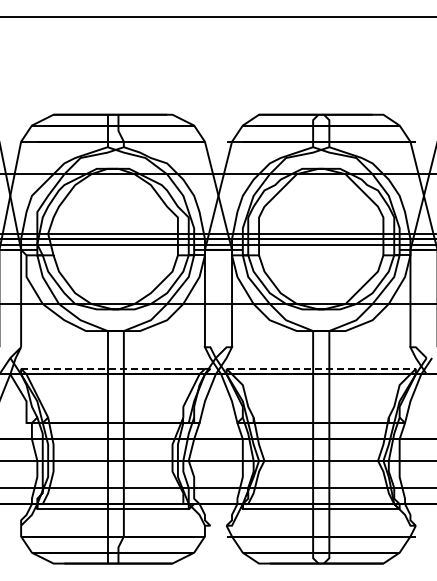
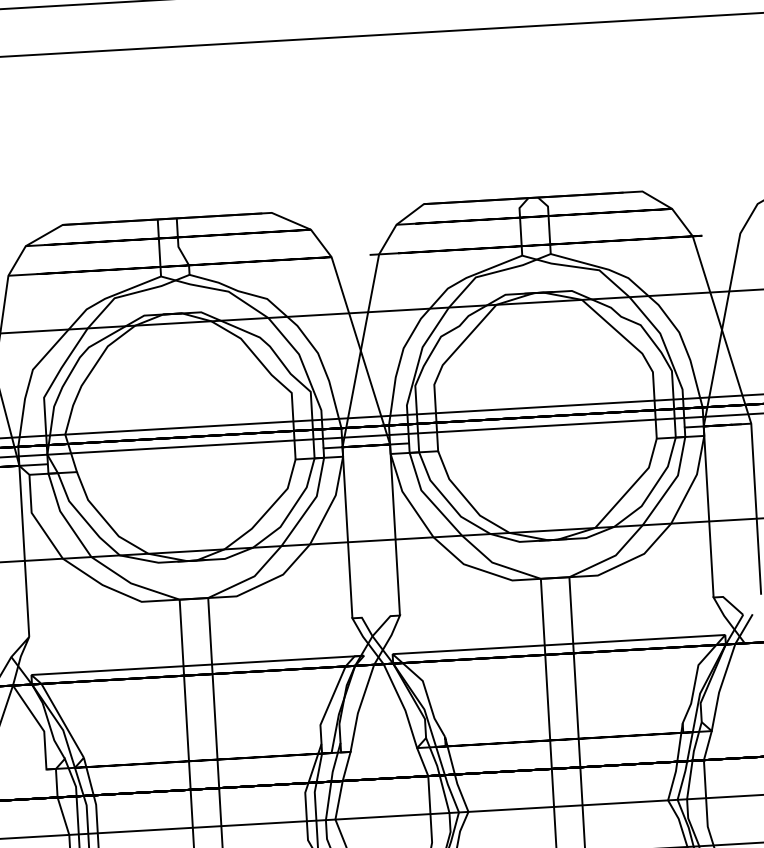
line: (115, 368) -> (197, 664), dashed -> solid
line: (321, 368) -> (559, 643), dashed -> solid

